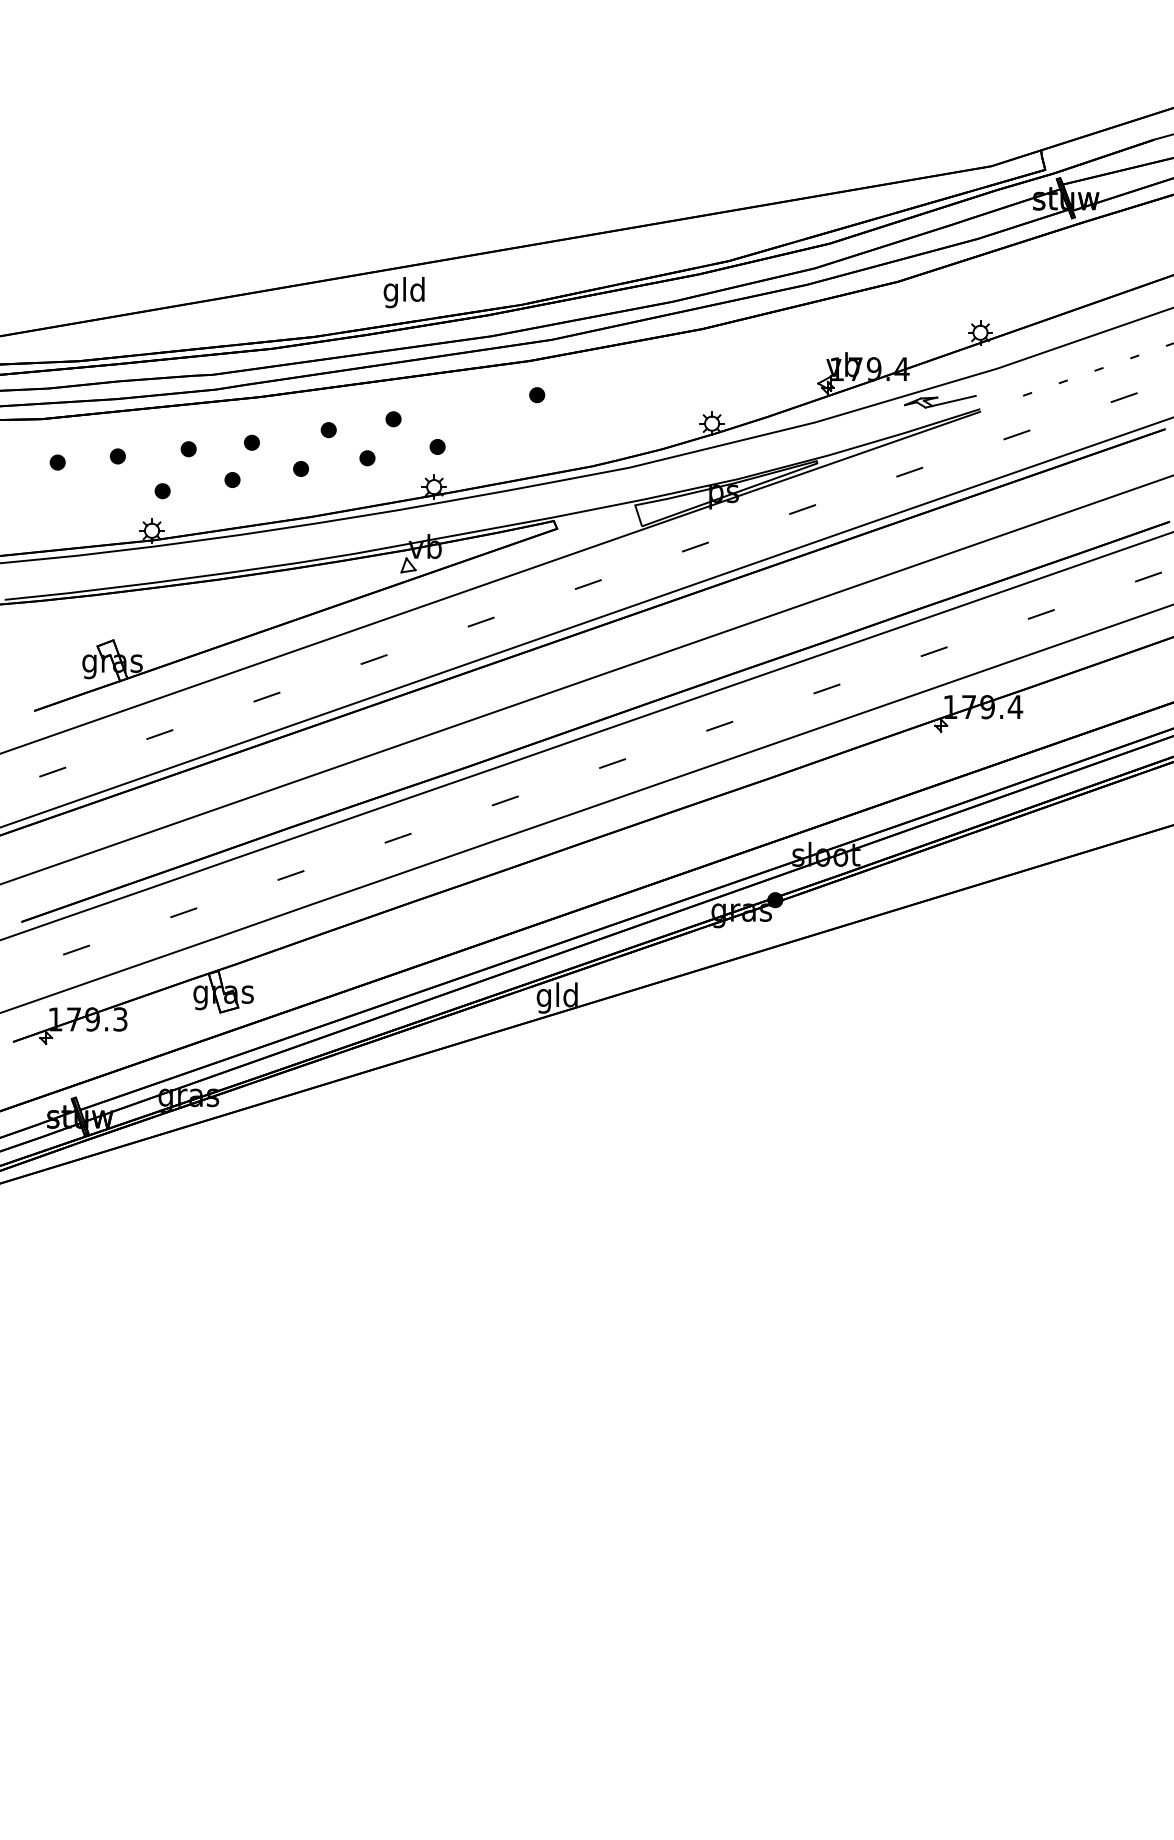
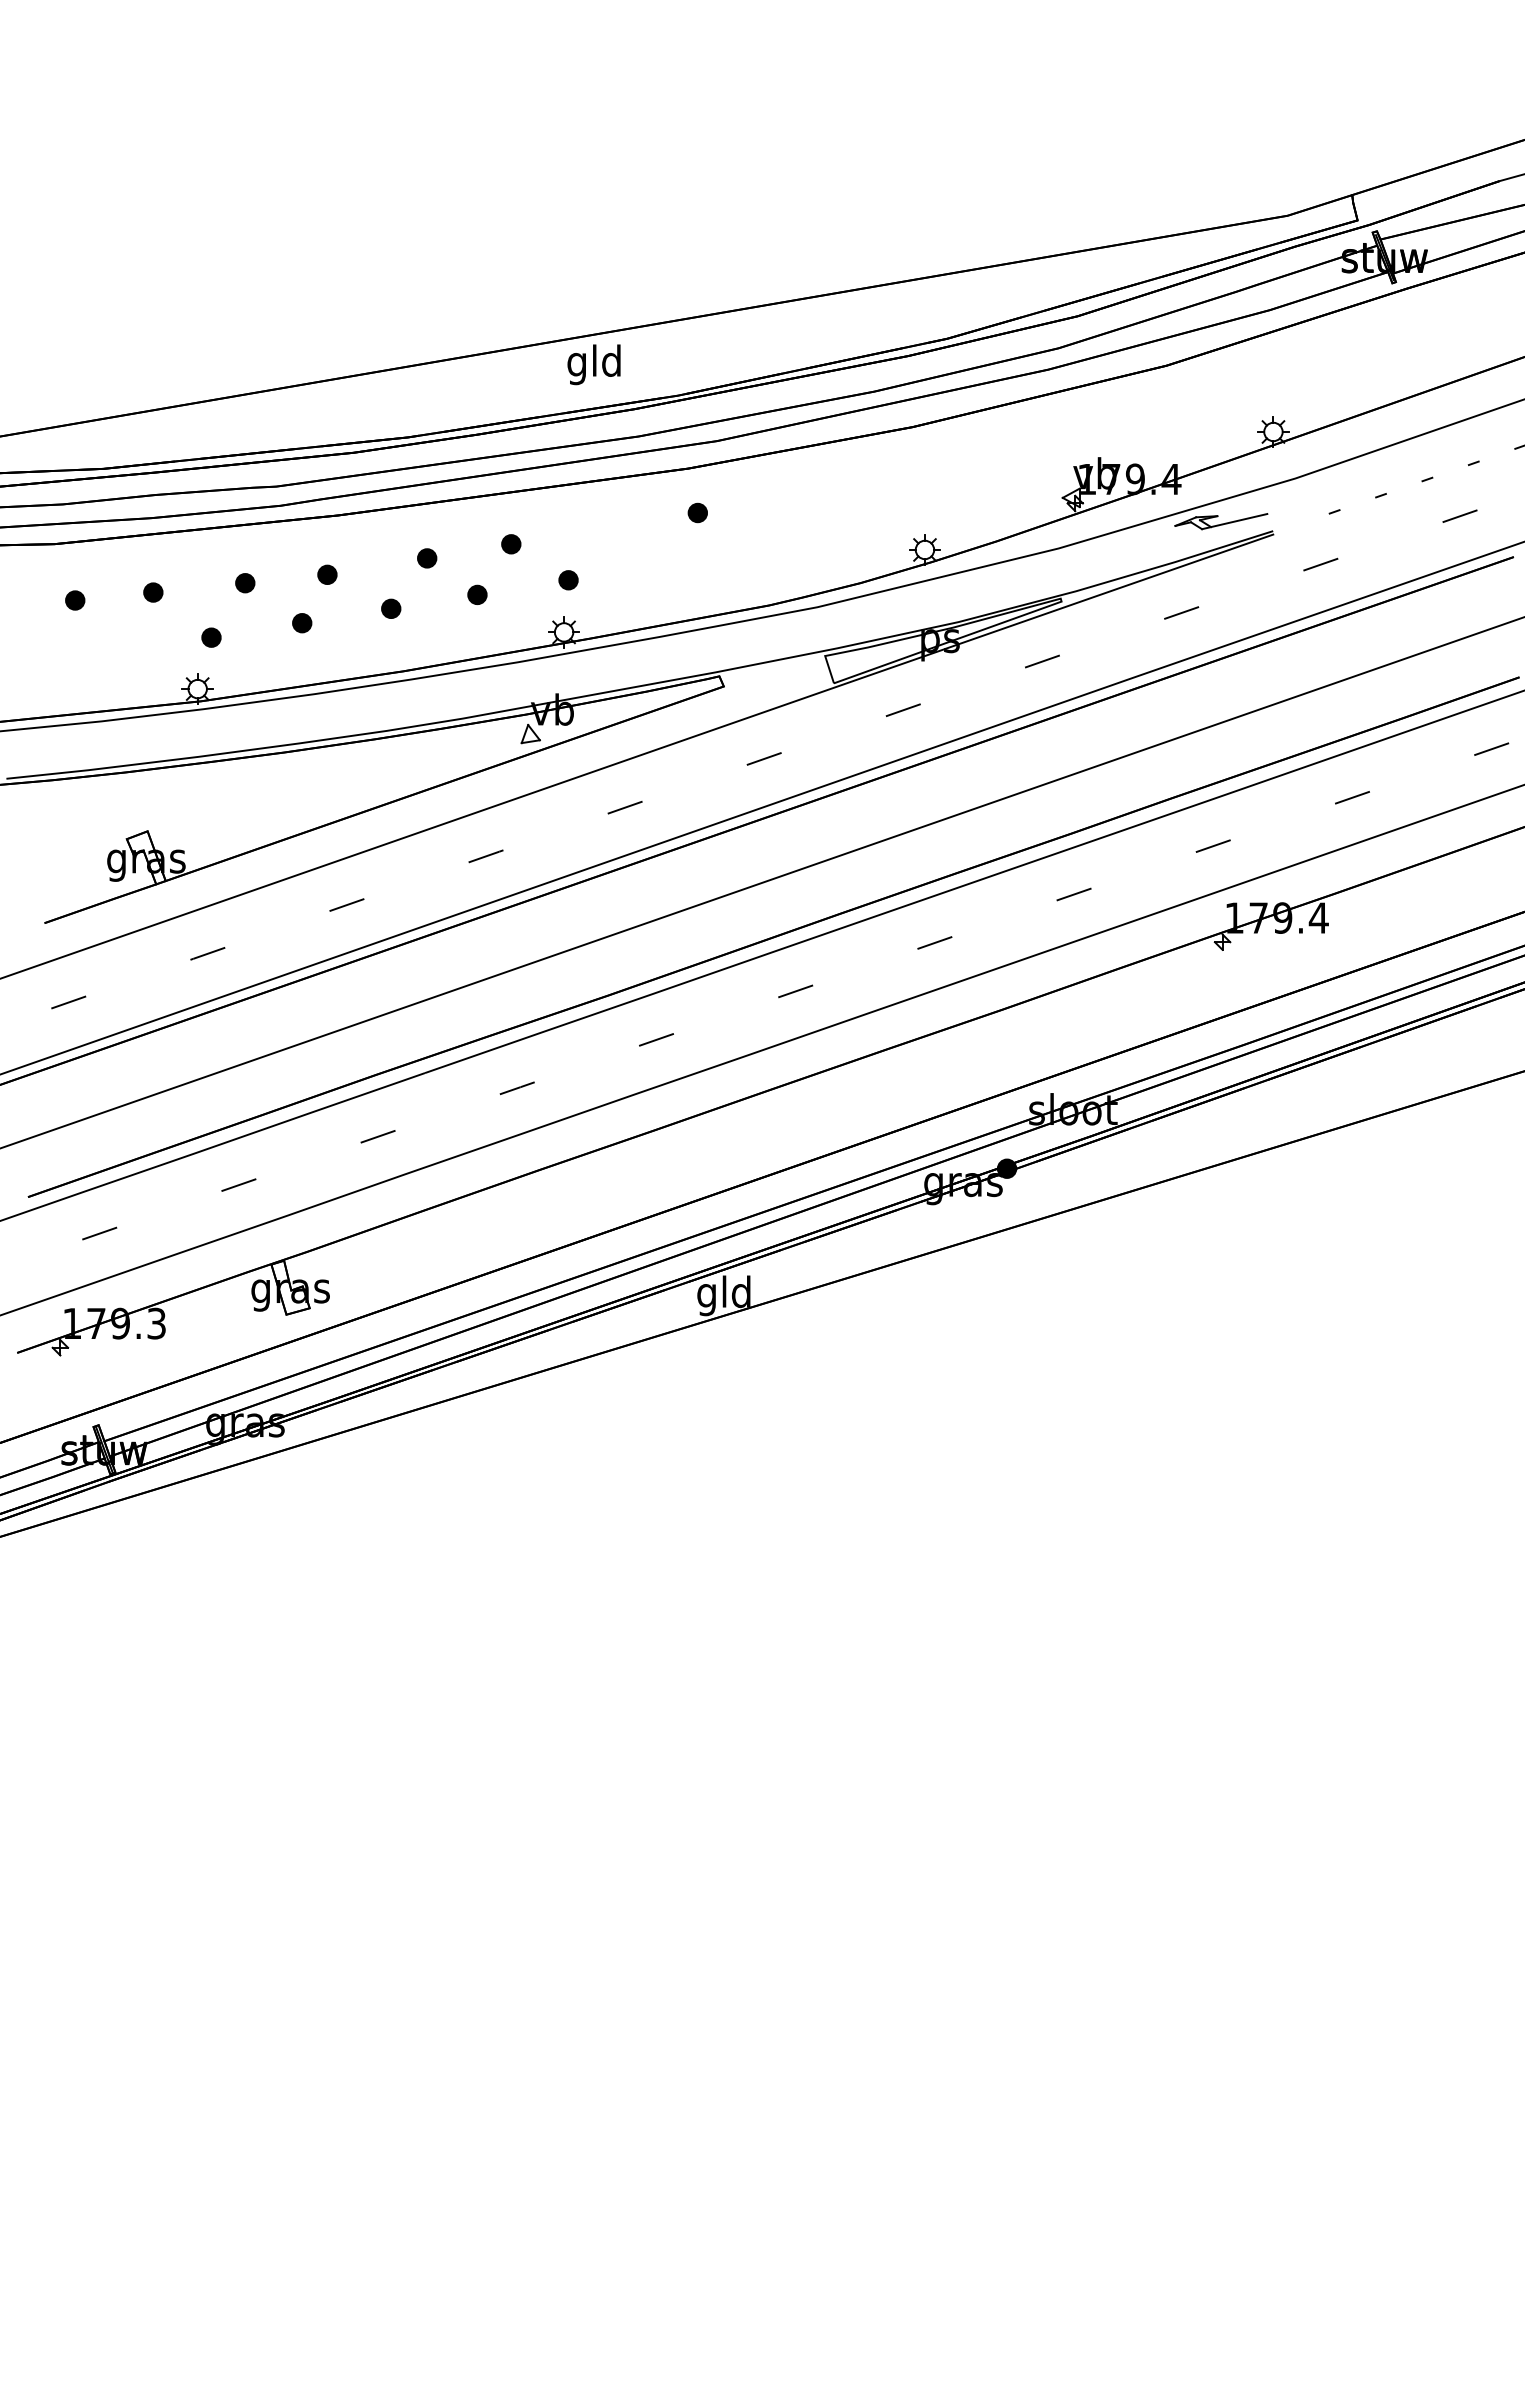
text: (403, 292) -> (593, 364), moved

